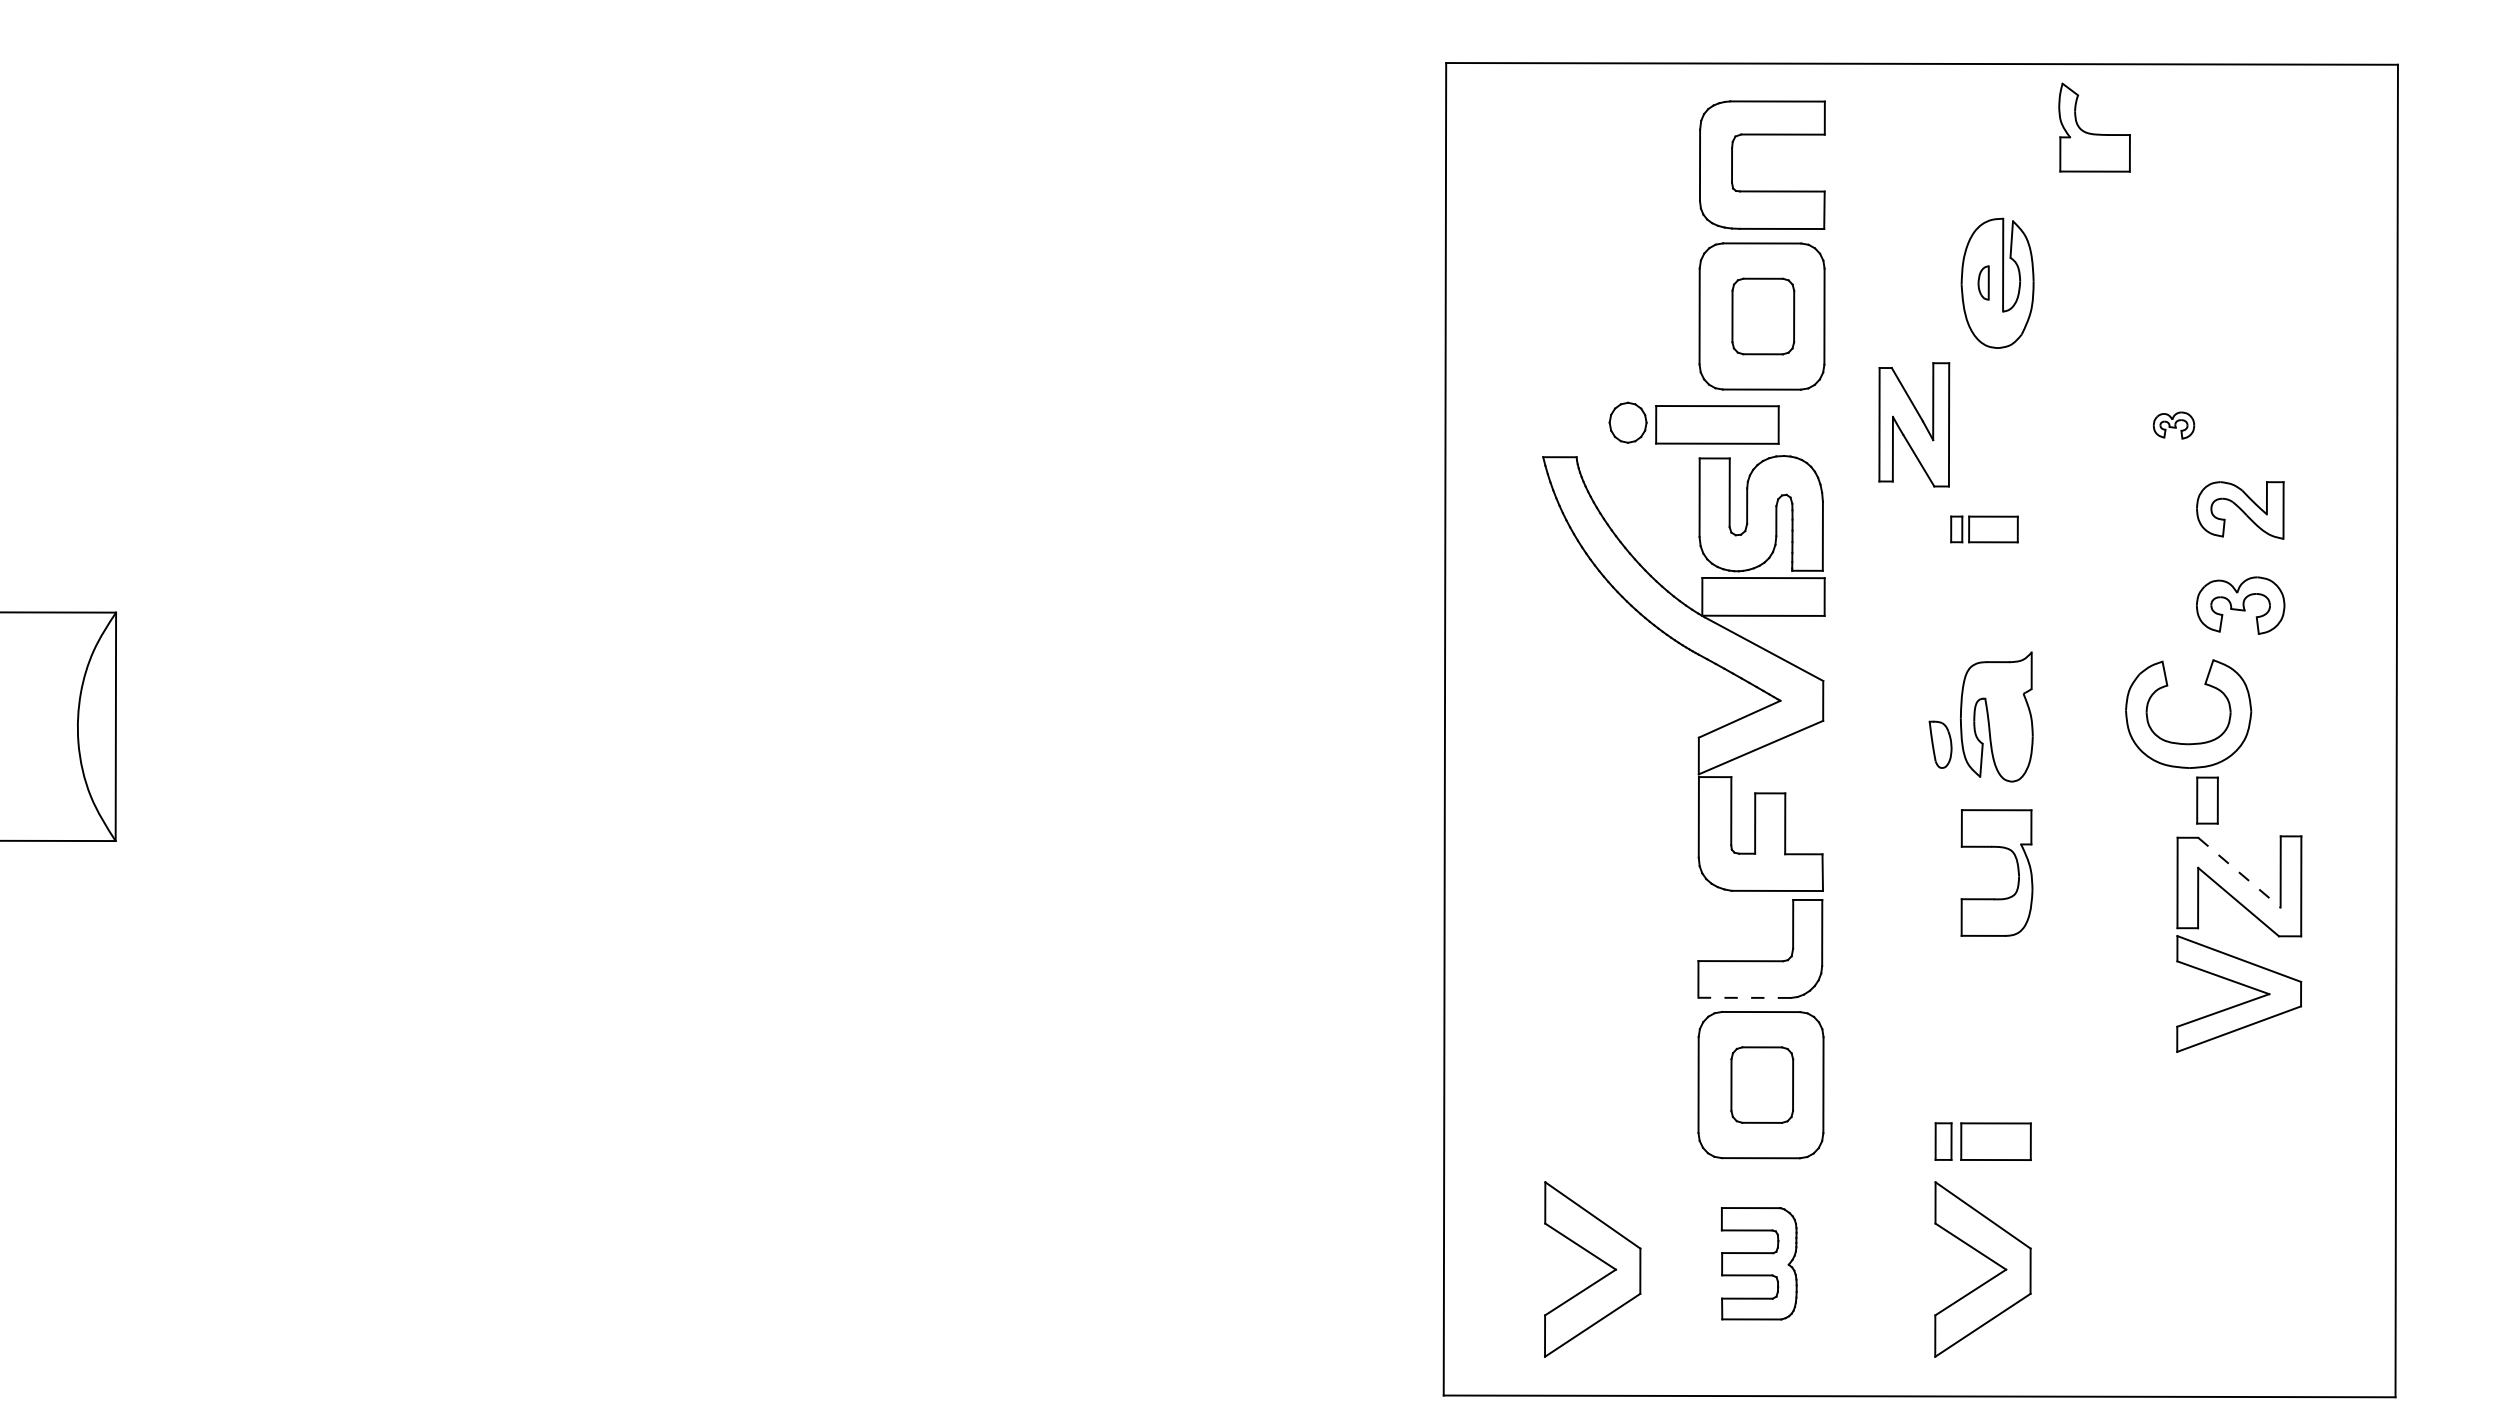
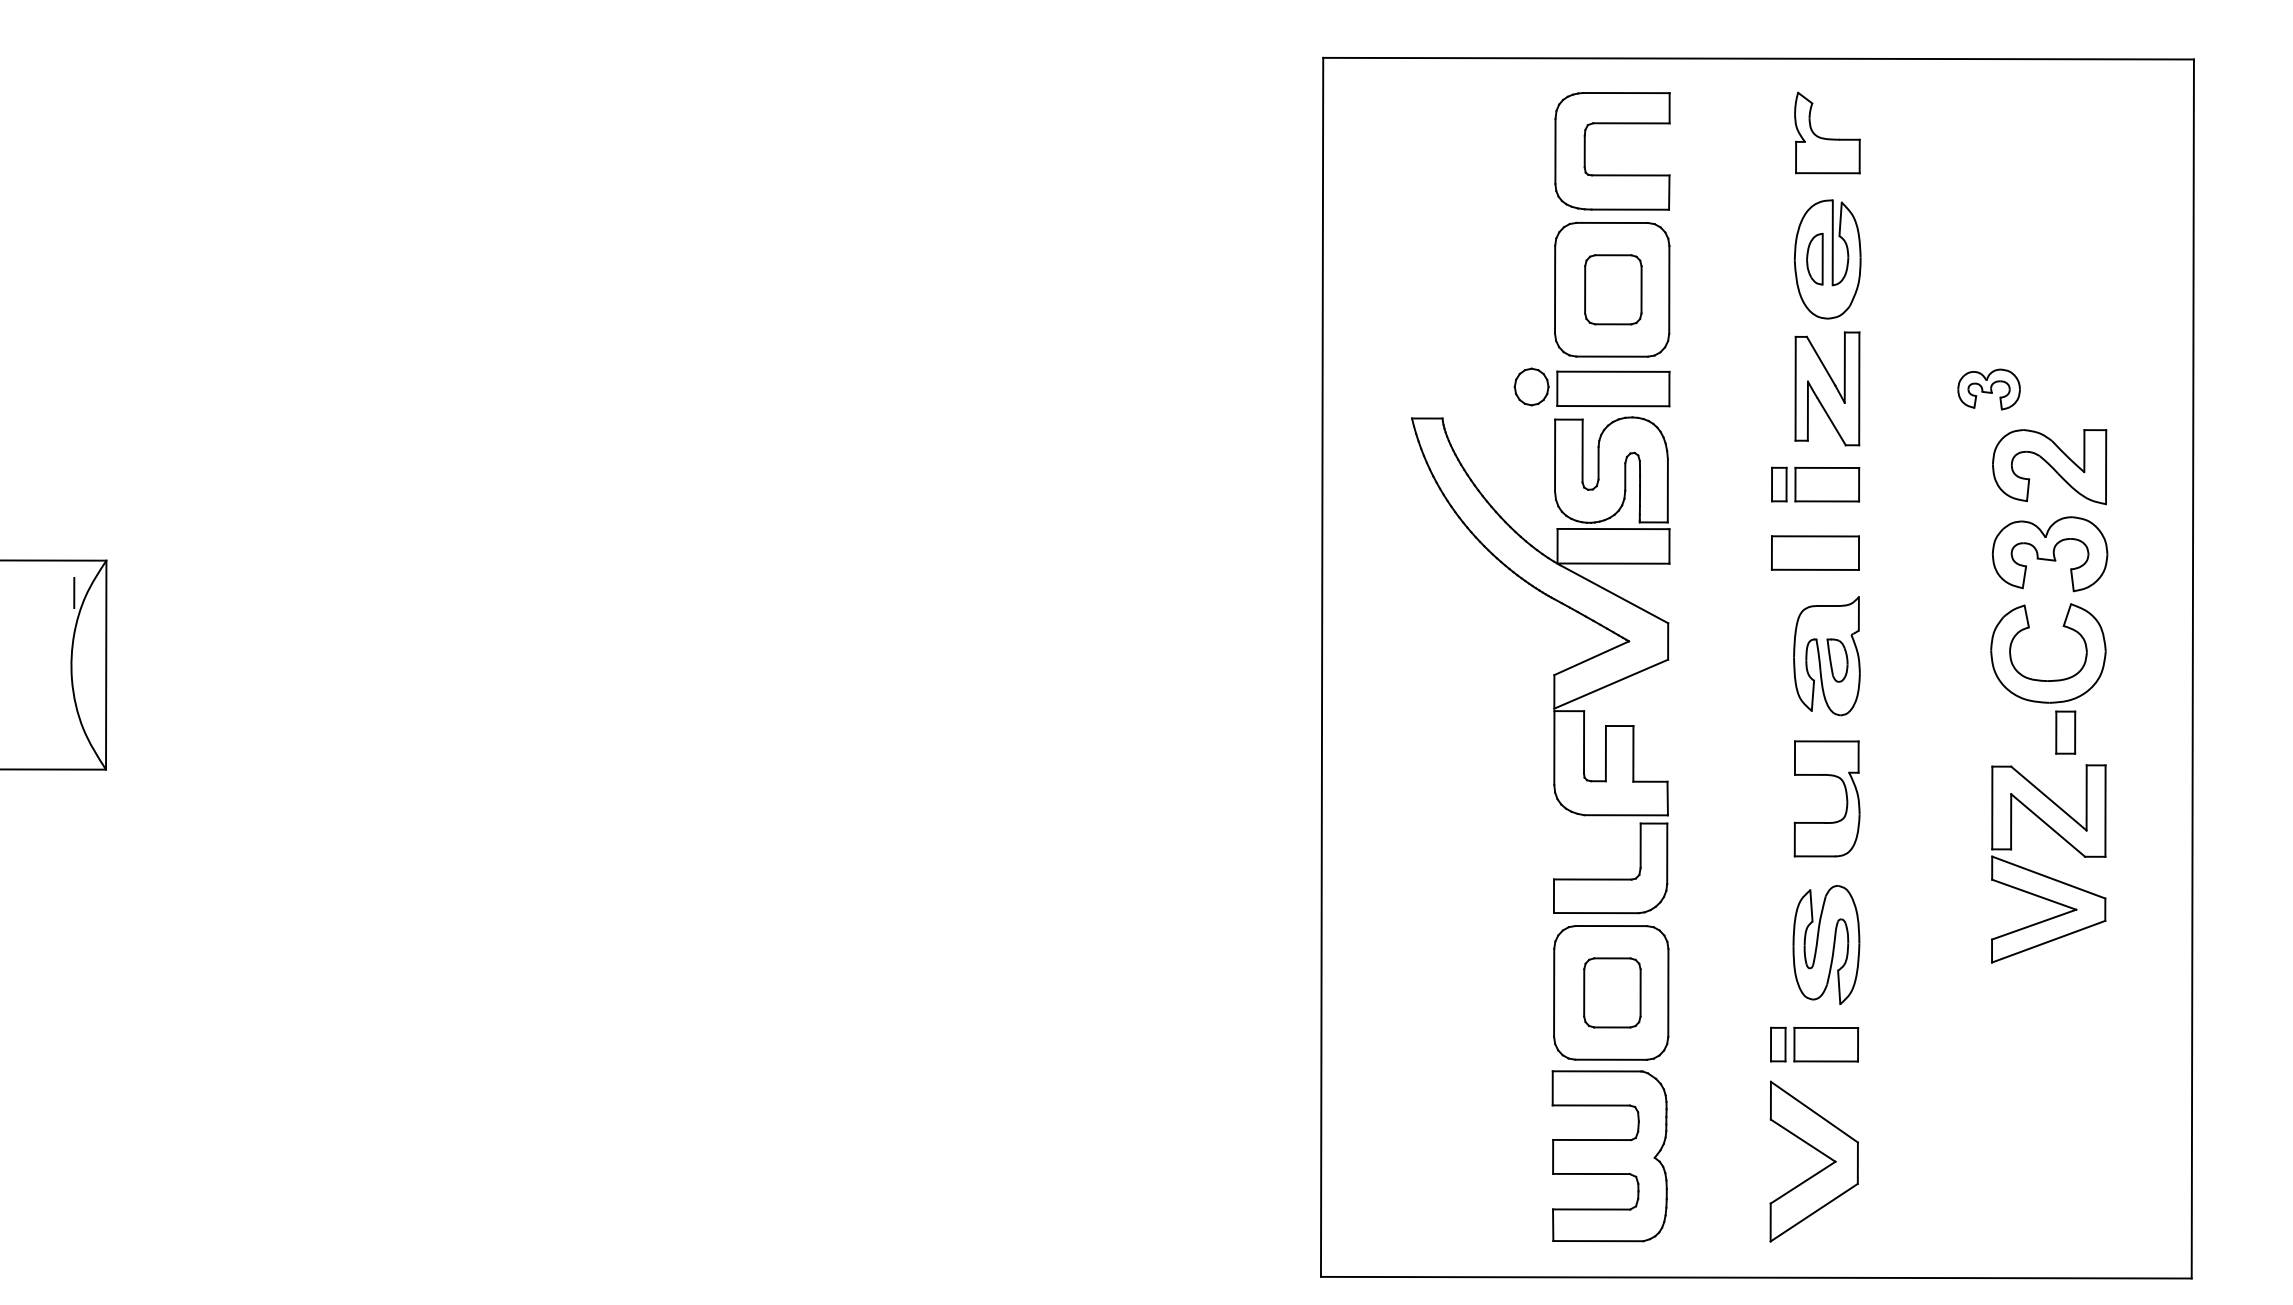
part: (2094, 127) -> (1827, 132), moved
part: (1983, 282) -> (1814, 258), size x1.67
part: (1693, 423) -> (1591, 387), moved
part: (1914, 424) -> (1827, 388), moved
part: (2173, 425) -> (1988, 389), size x1.67
part: (2240, 510) -> (2049, 467), size x1.43
part: (1984, 529) -> (1815, 484), size x1.43
part: (1983, 603) -> (1814, 552), added
part: (2240, 605) -> (2049, 554), size x1.43
line: (81, 648) -> (74, 593), added
part: (2188, 741) -> (2048, 678), moved
part: (1940, 744) -> (1837, 660), moved
line: (2240, 872) -> (2049, 798), dashed -> solid
line: (1743, 998) -> (1595, 913), dashed -> solid
part: (1996, 1032) -> (1826, 944), added
part: (1599, 1260) -> (1463, 1153), removed
part: (1759, 1263) -> (1609, 1156), size x1.67

